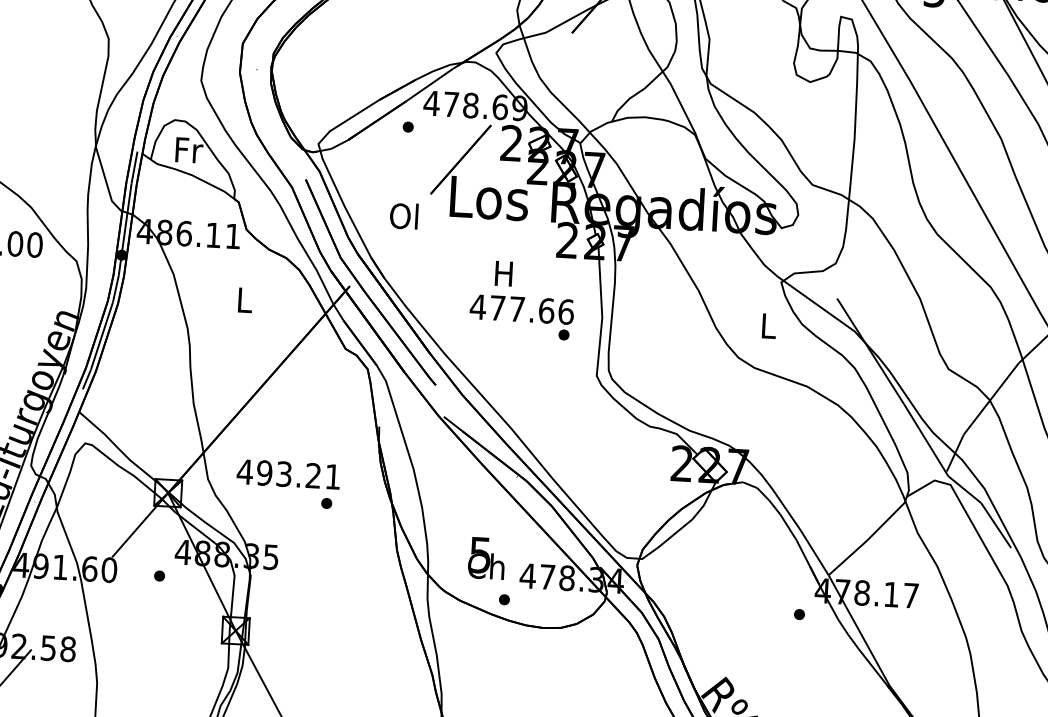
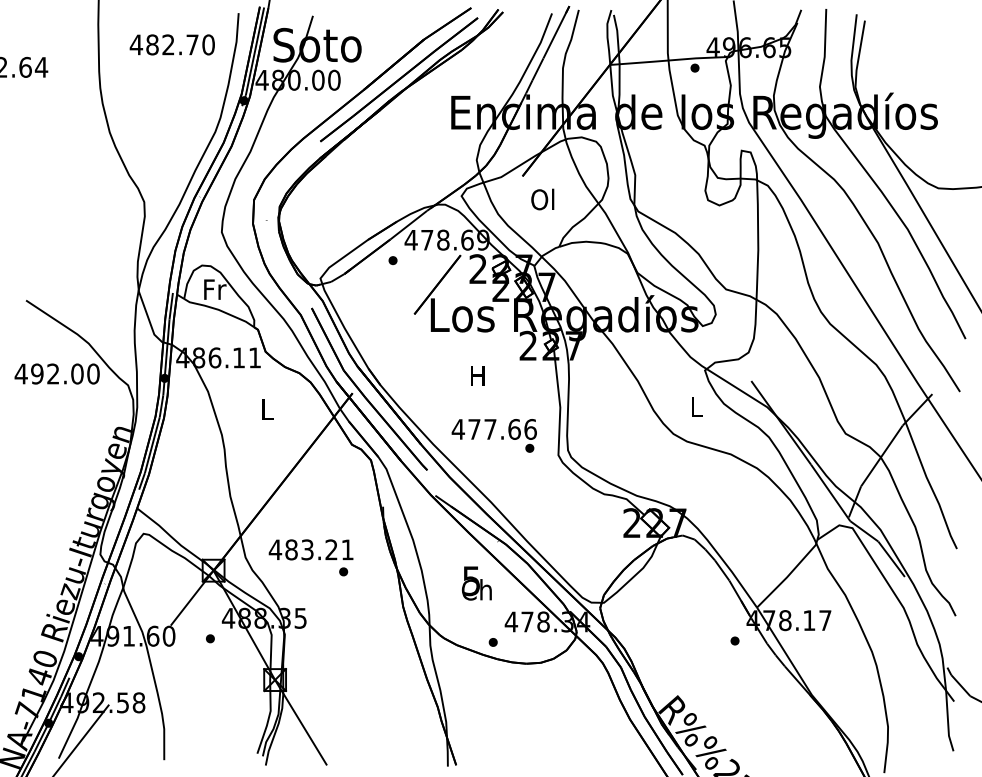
text: (403, 216) -> (542, 199), moved
text: (520, 316) -> (493, 435), moved
text: (264, 472) -> (291, 549), 493.21 -> 483.21
text: (486, 558) -> (476, 583), moved

